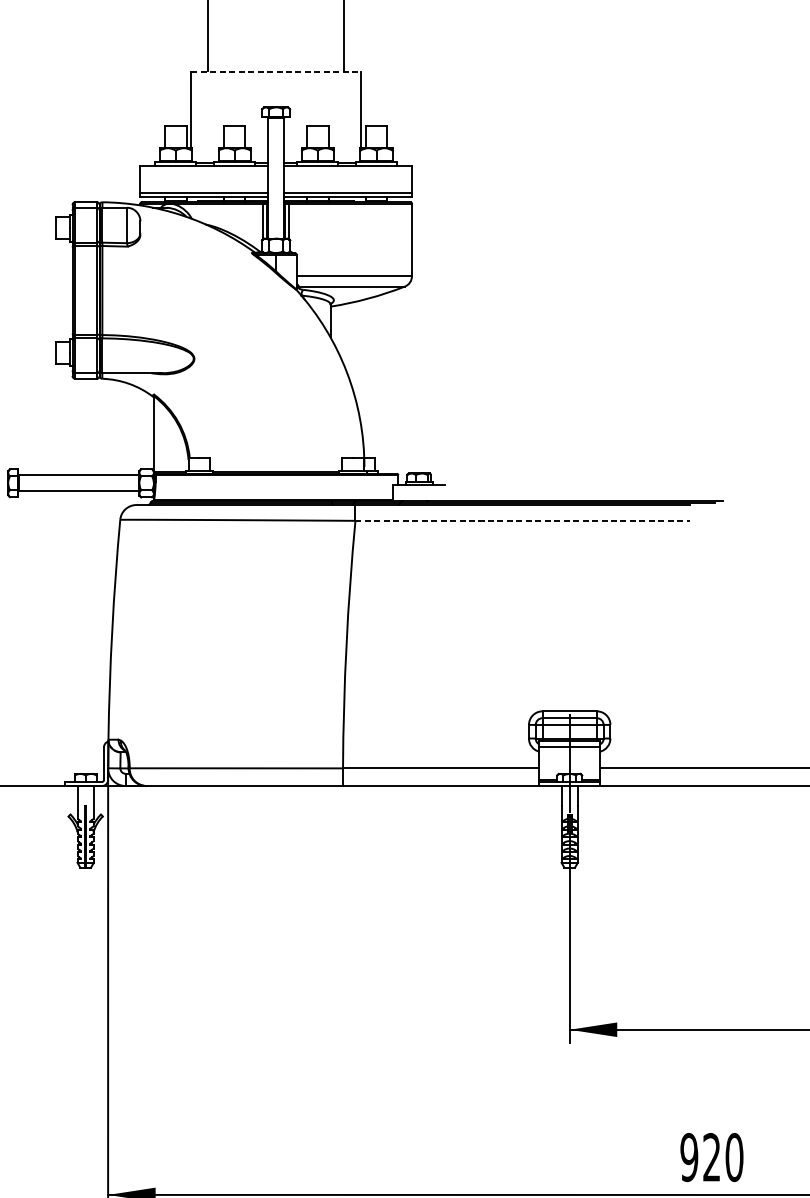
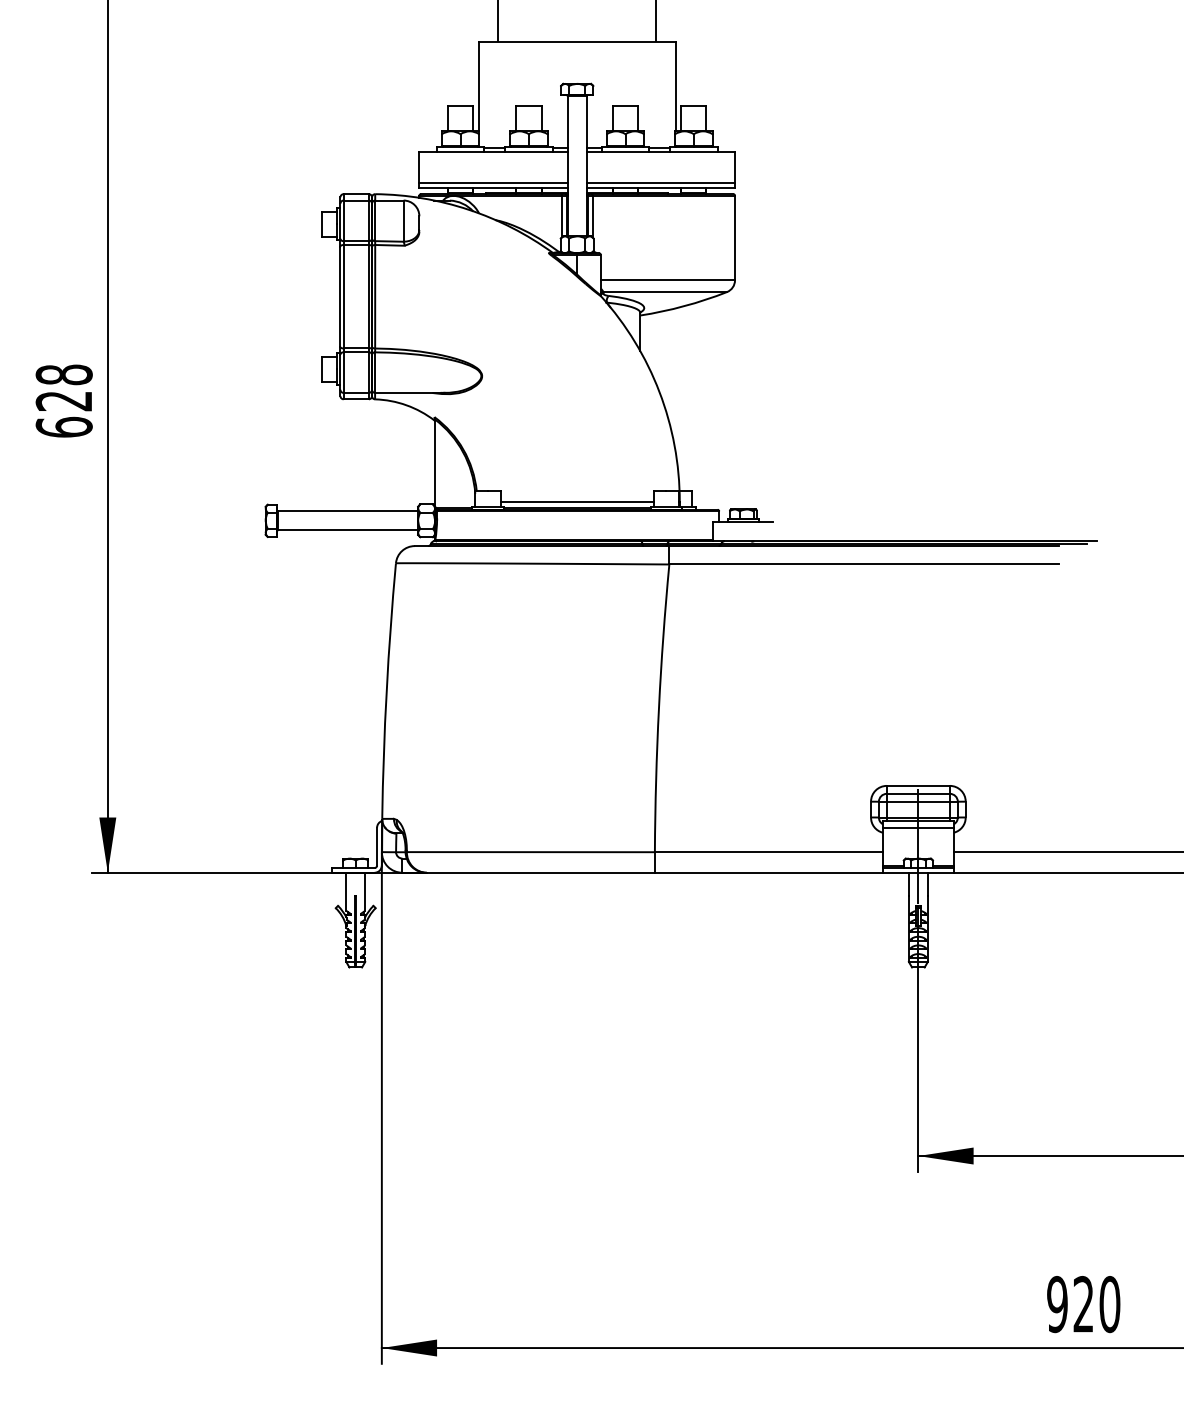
line: (276, 71) -> (577, 42), dashed -> solid
line: (275, 466) -> (576, 501), added
line: (523, 520) -> (864, 564), dashed -> solid

